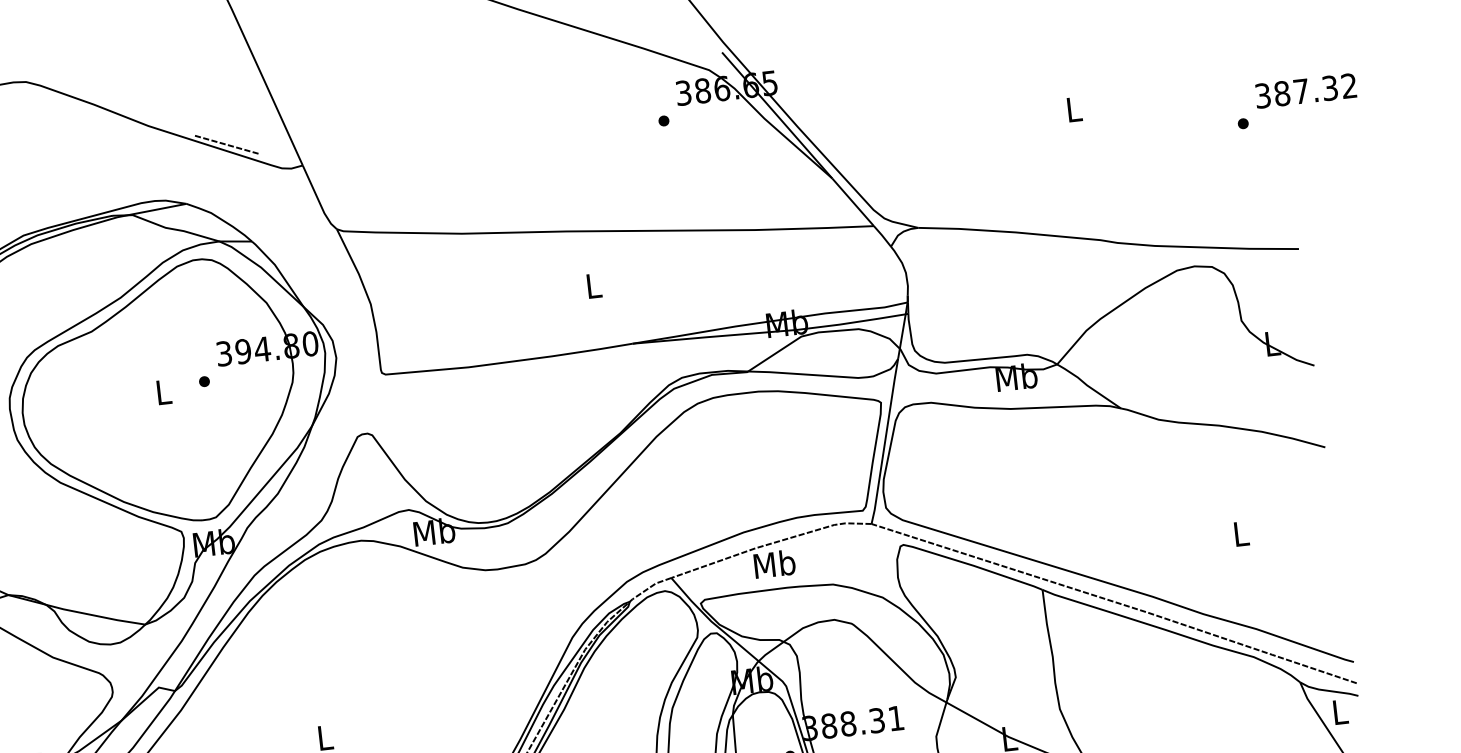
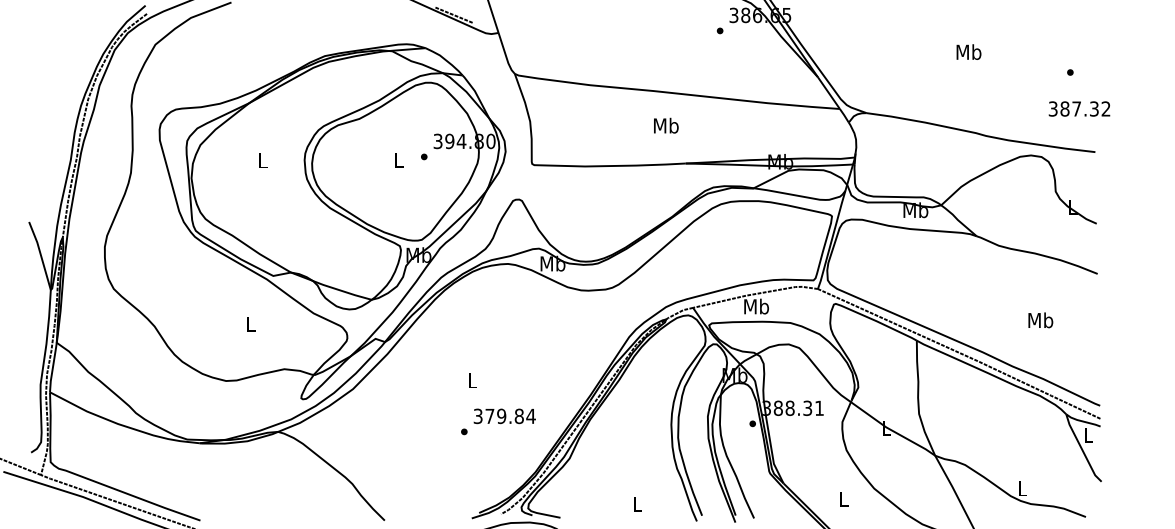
text: (1305, 90) -> (1079, 108), moved
text: (1073, 108) -> (968, 51), L -> Mb
text: (593, 285) -> (666, 125), L -> Mb
text: (1240, 533) -> (1040, 320), L -> Mb

